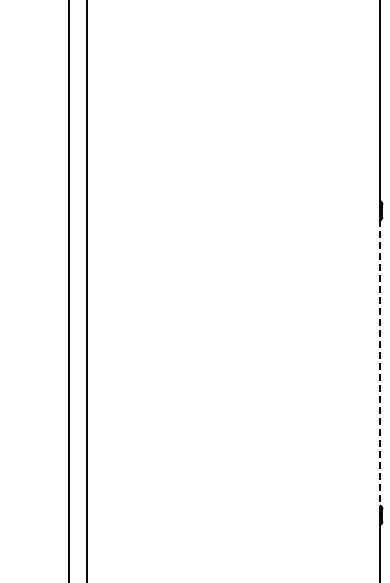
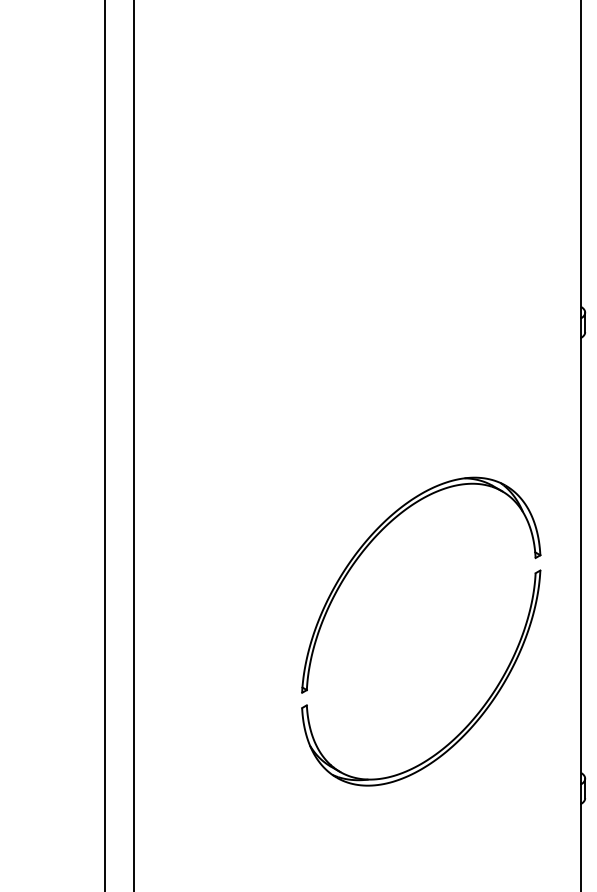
line: (379, 366) -> (580, 560), dashed -> solid
part: (325, 445) -> (498, 681), added

